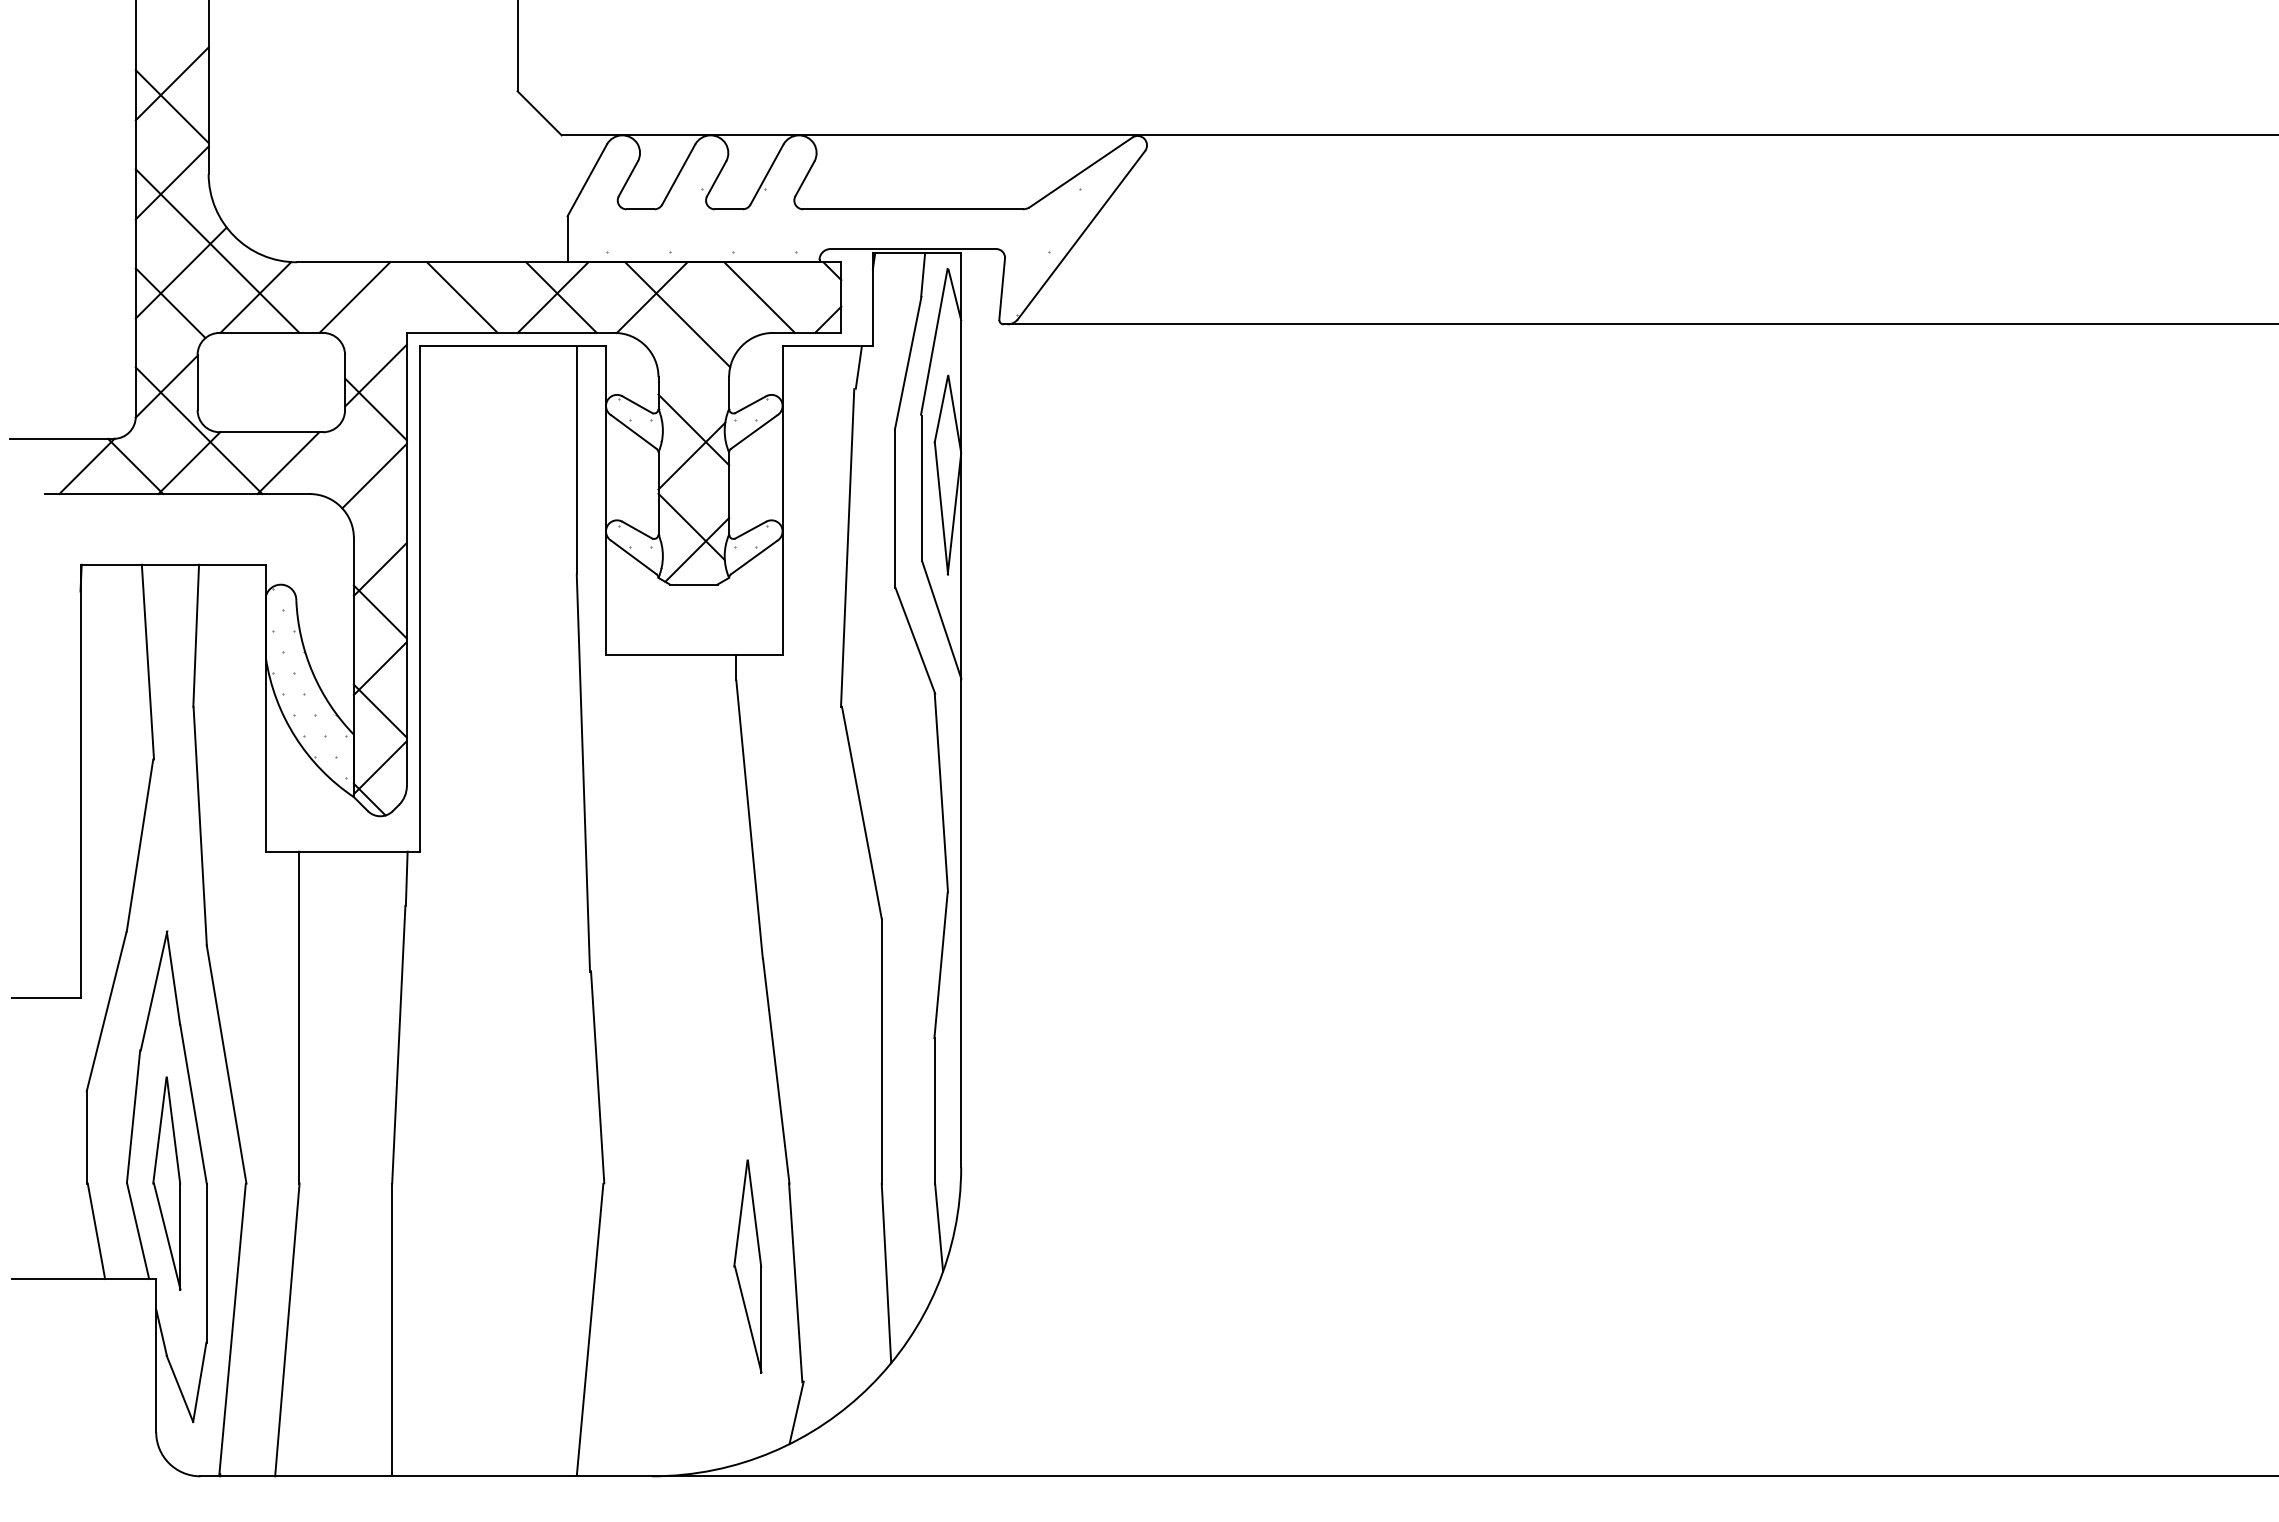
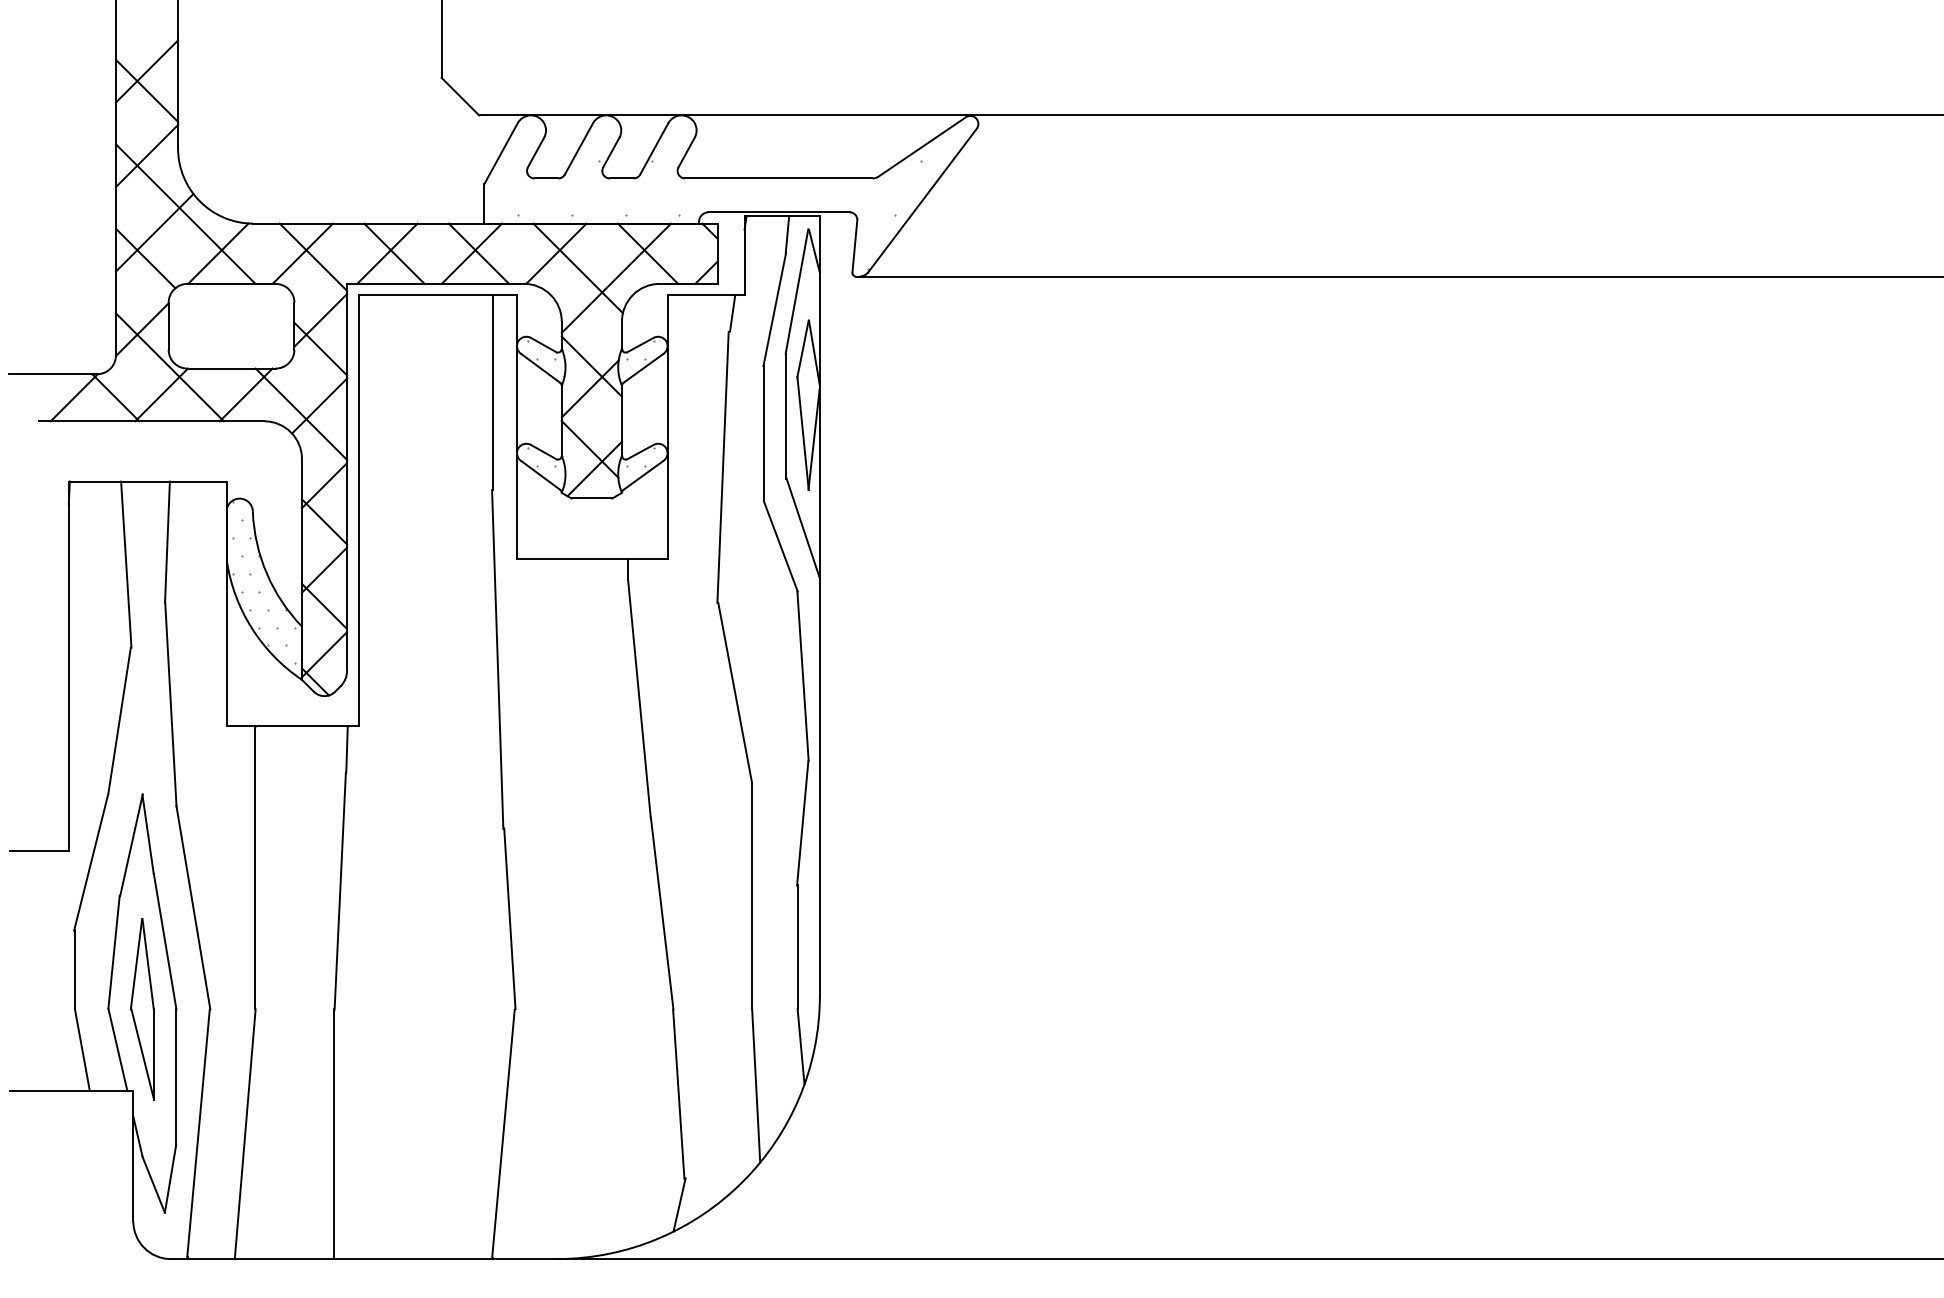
line: (453, 297) -> (386, 253), added
line: (366, 301) -> (312, 257), added
line: (722, 326) -> (616, 278), added
line: (352, 485) -> (300, 414), added
part: (747, 1266) -> (637, 1080), removed

